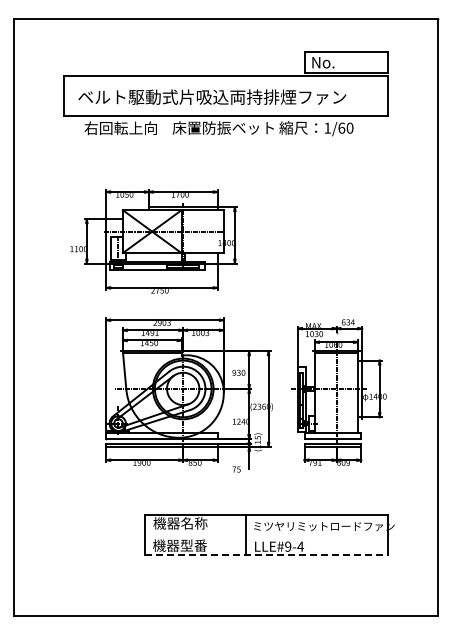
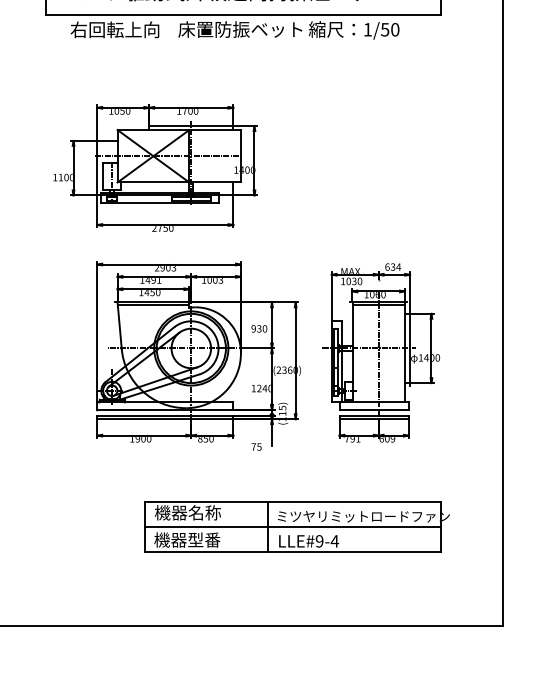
text: (341, 127) -> (384, 28), 1/60 -> 1/50
line: (266, 535) -> (293, 527), added
line: (266, 555) -> (293, 552), dashed -> solid

